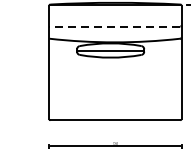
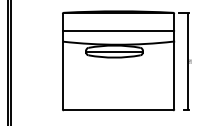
line: (114, 26) -> (117, 31), dashed -> solid

